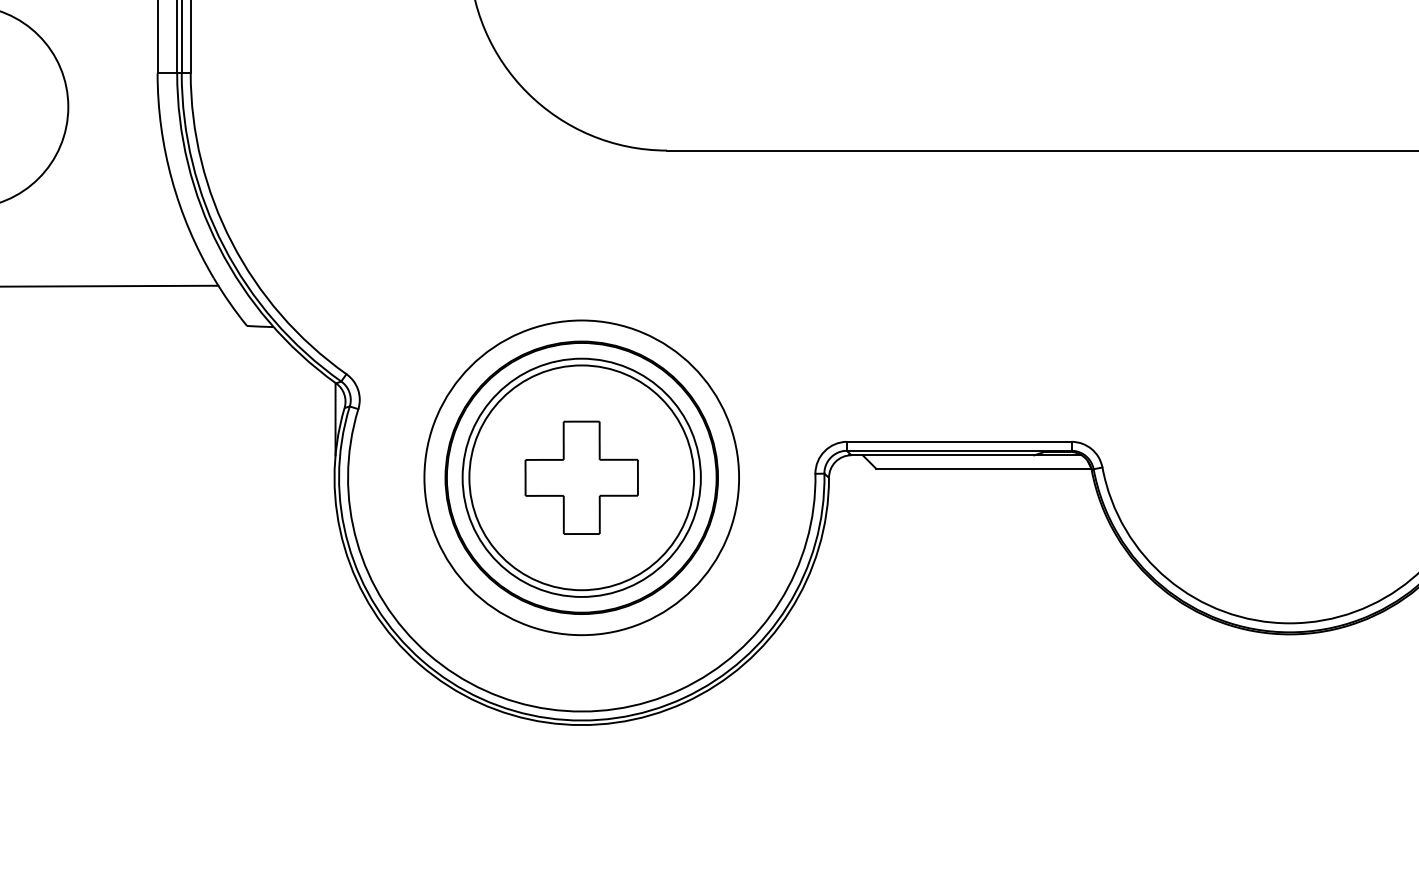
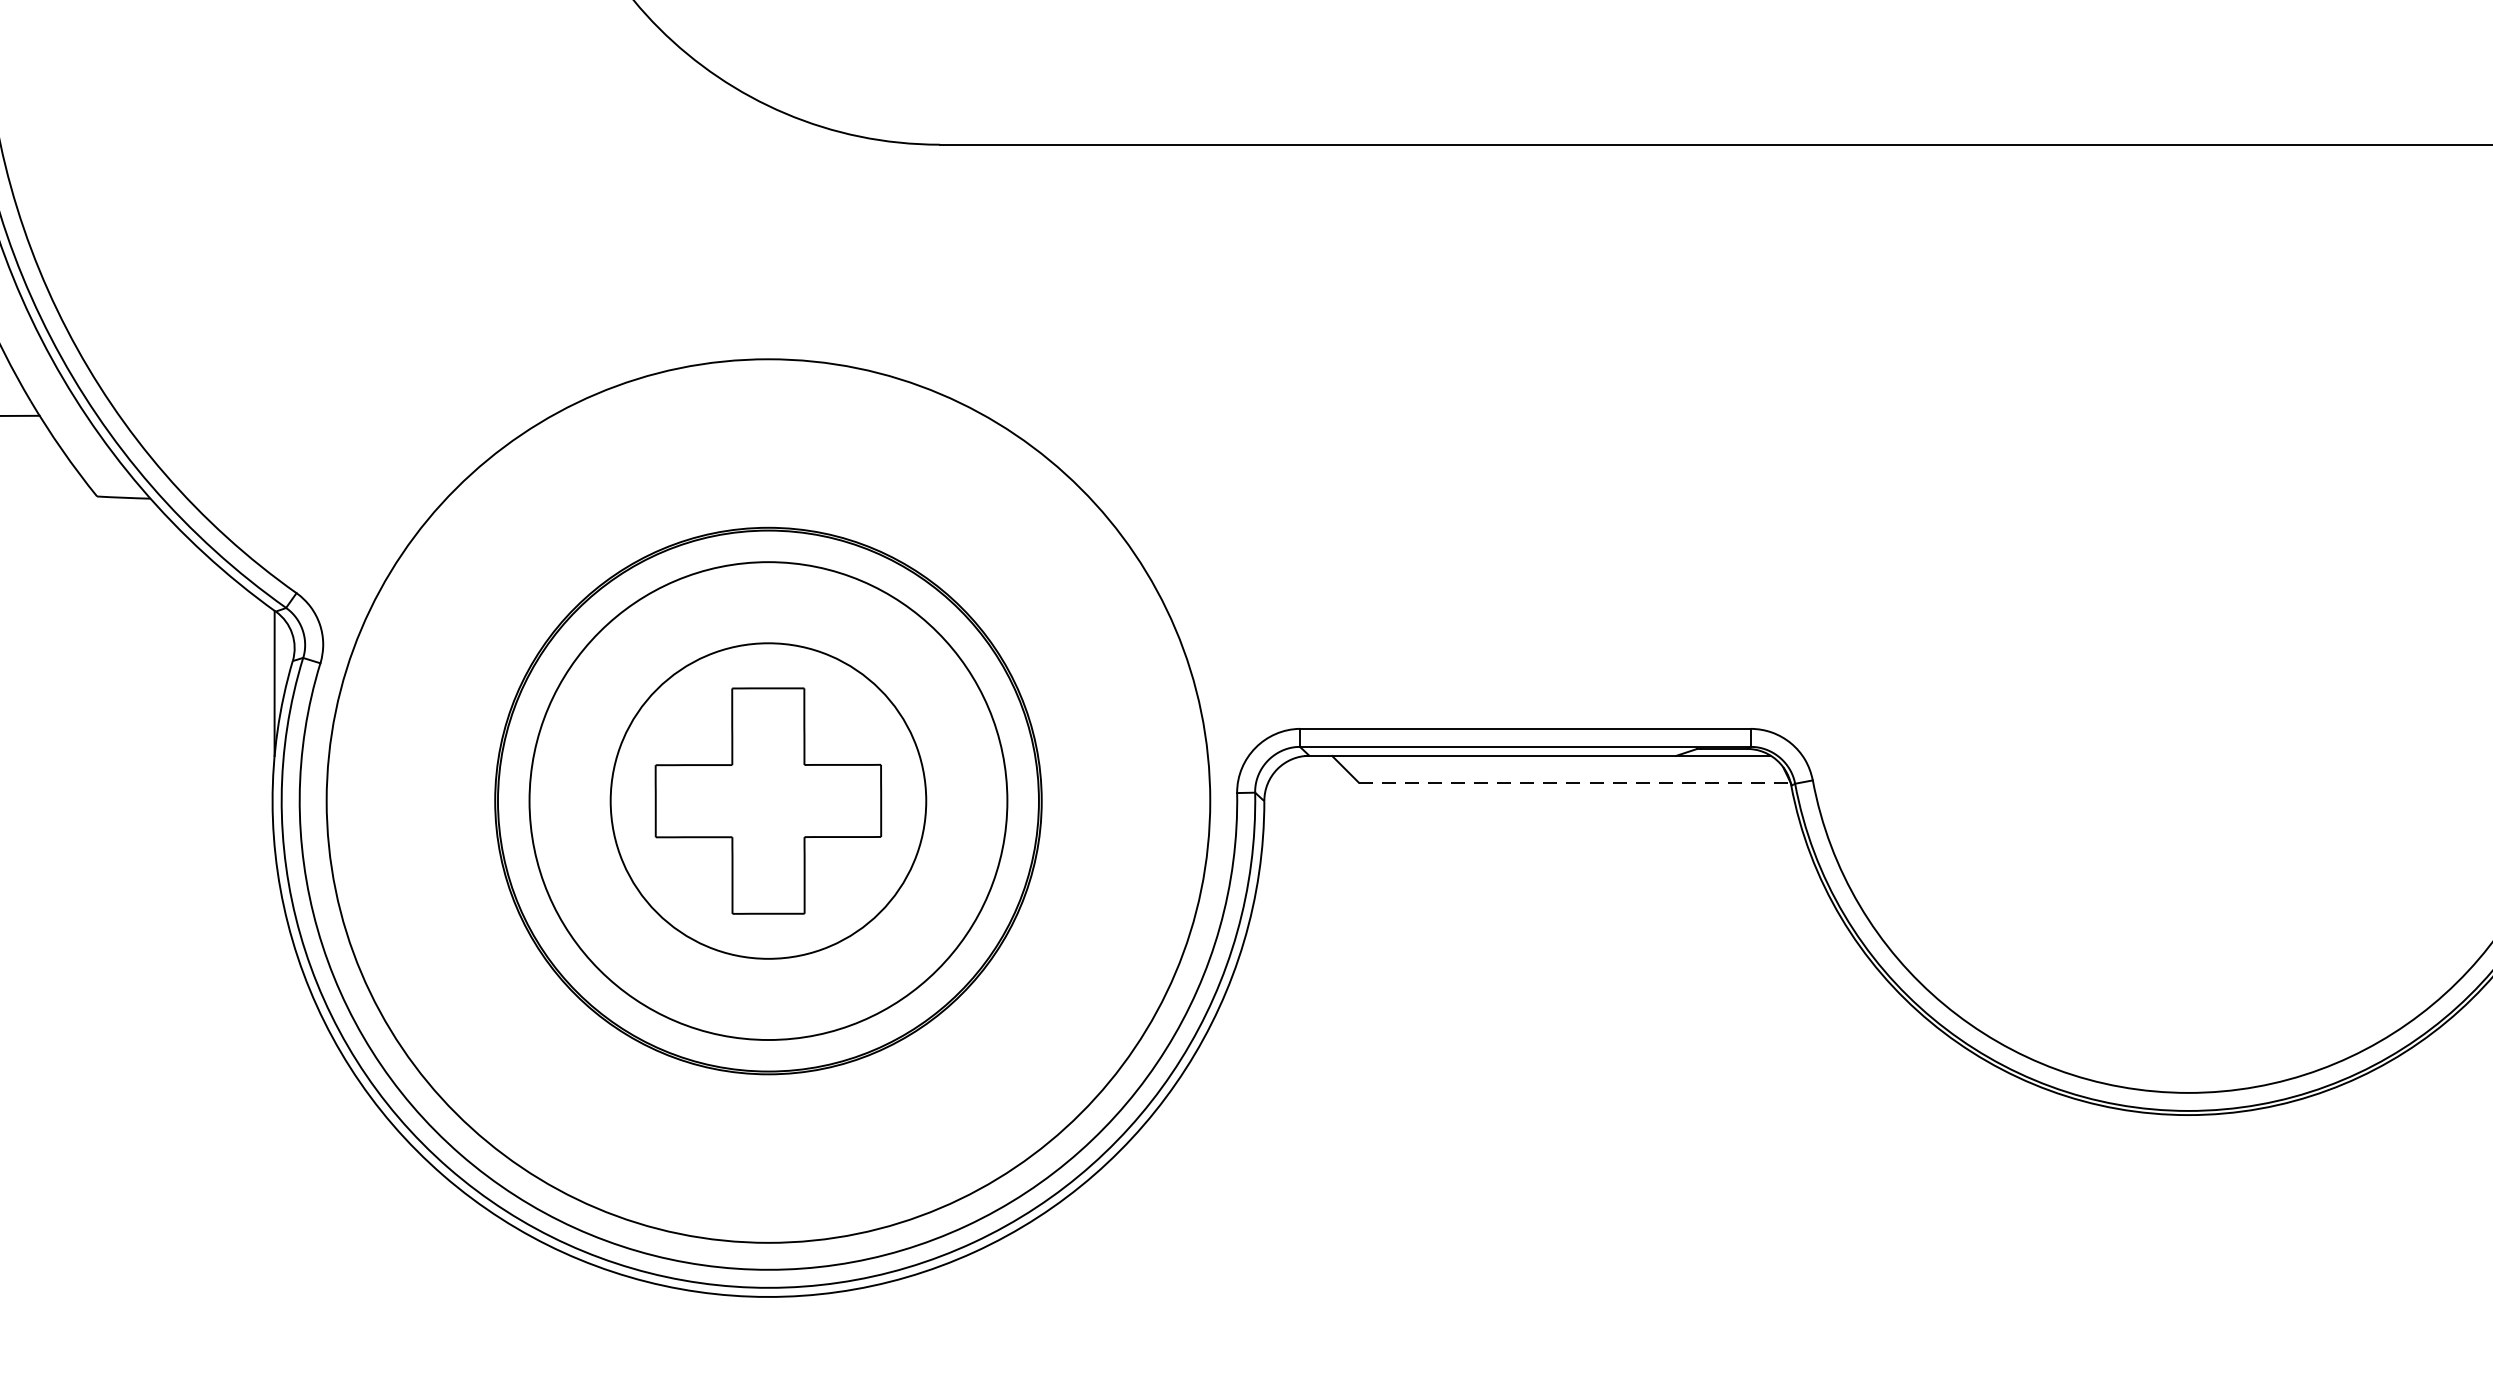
line: (983, 468) -> (1574, 782), solid -> dashed
circle: (581, 477) -> (767, 800), size x0.7
circle: (581, 477) -> (767, 800), size x1.4

